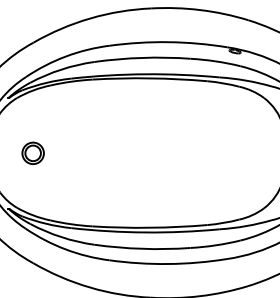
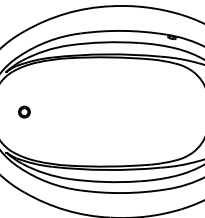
part: (33, 152) -> (24, 111), size x0.7

